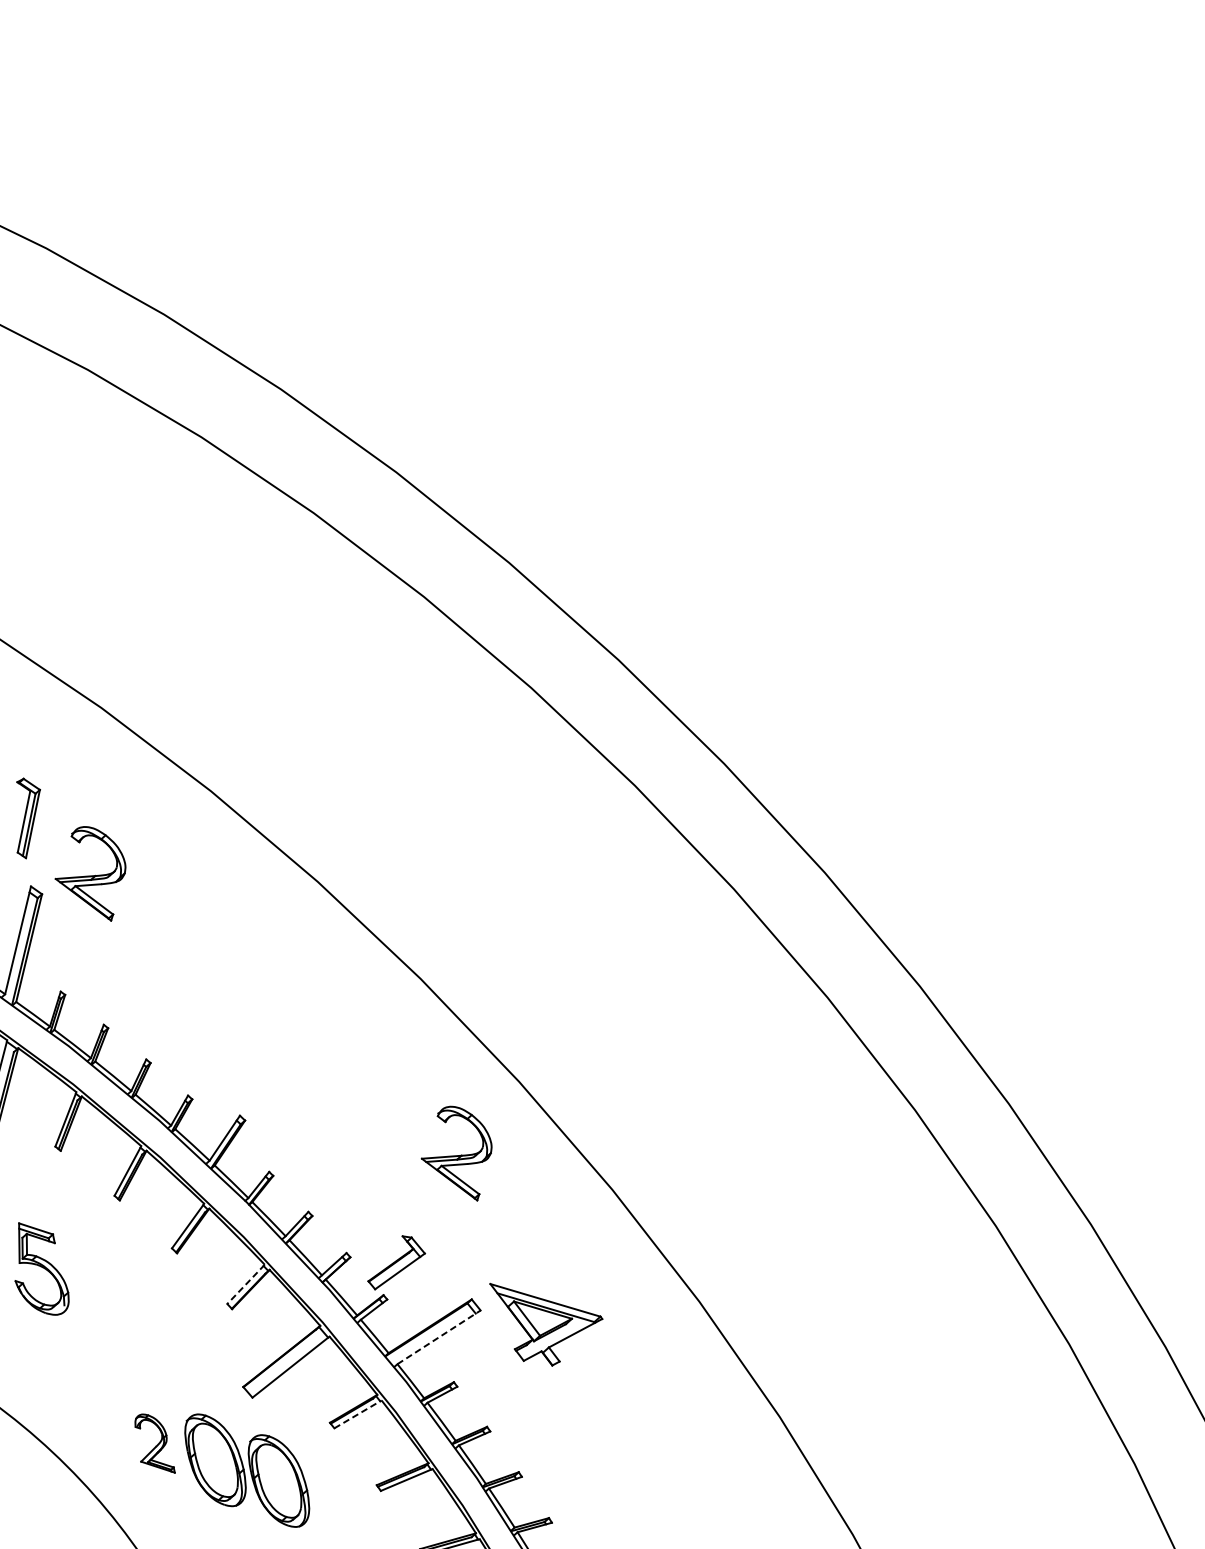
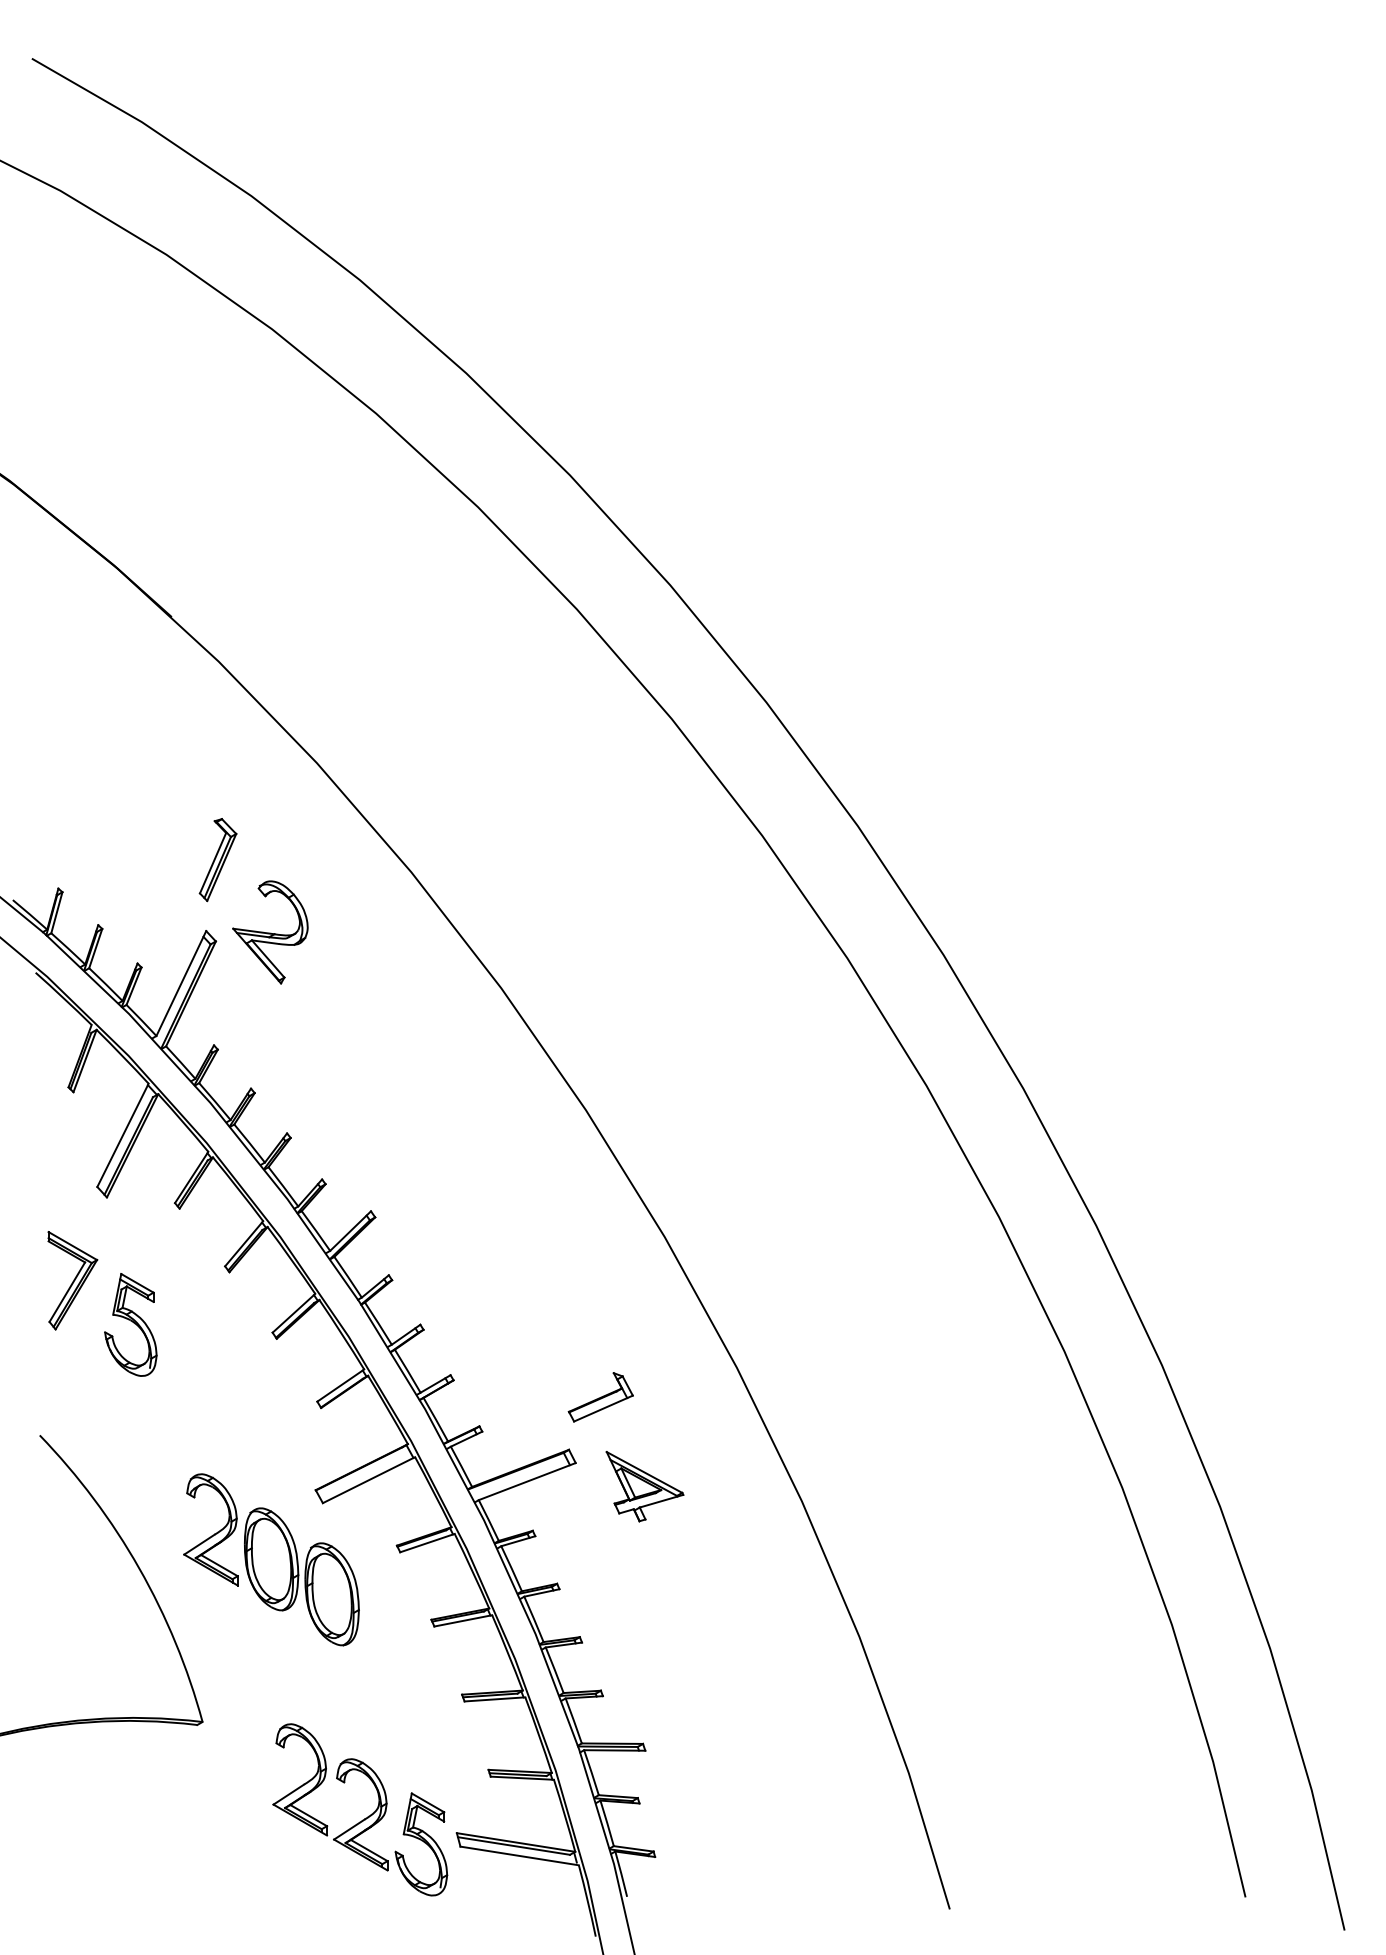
part: (457, 1154) -> (585, 1298), removed
part: (395, 1261) -> (600, 1397), moved
line: (245, 1284) -> (340, 1385), dashed -> solid
part: (549, 1318) -> (644, 1486), size x0.71
line: (439, 1337) -> (527, 1481), dashed -> solid
line: (358, 1414) -> (427, 1543), dashed -> solid
part: (152, 1444) -> (210, 1529), size x1.67

